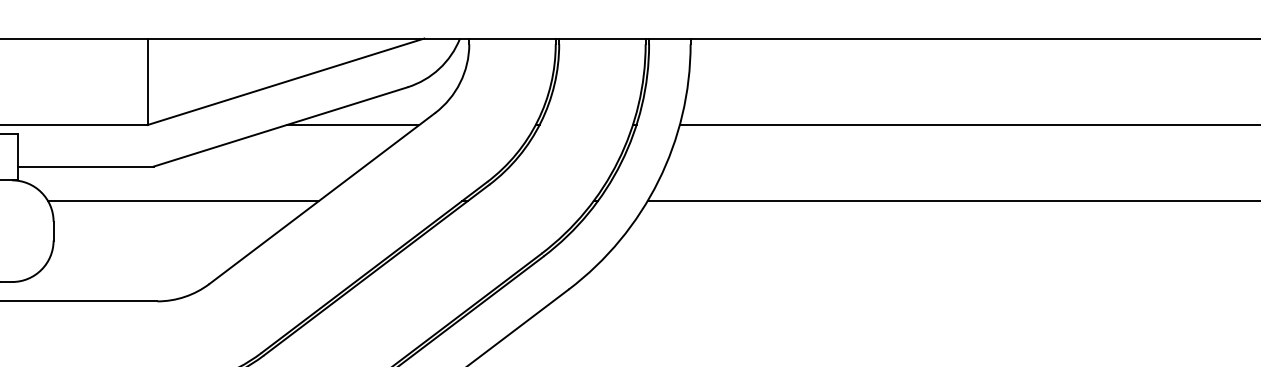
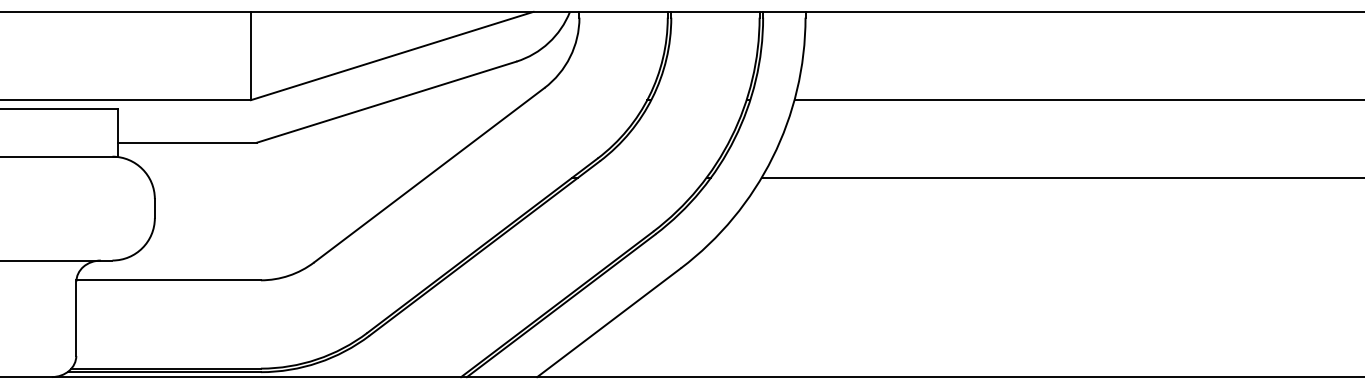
line: (352, 125) -> (460, 100), removed
line: (183, 200) -> (287, 177), removed

